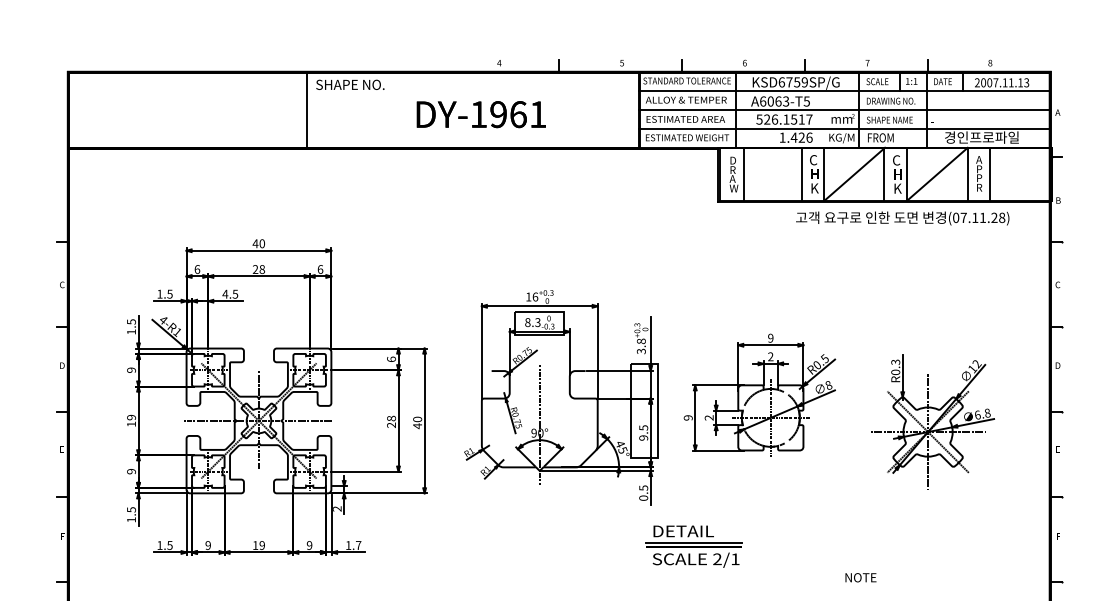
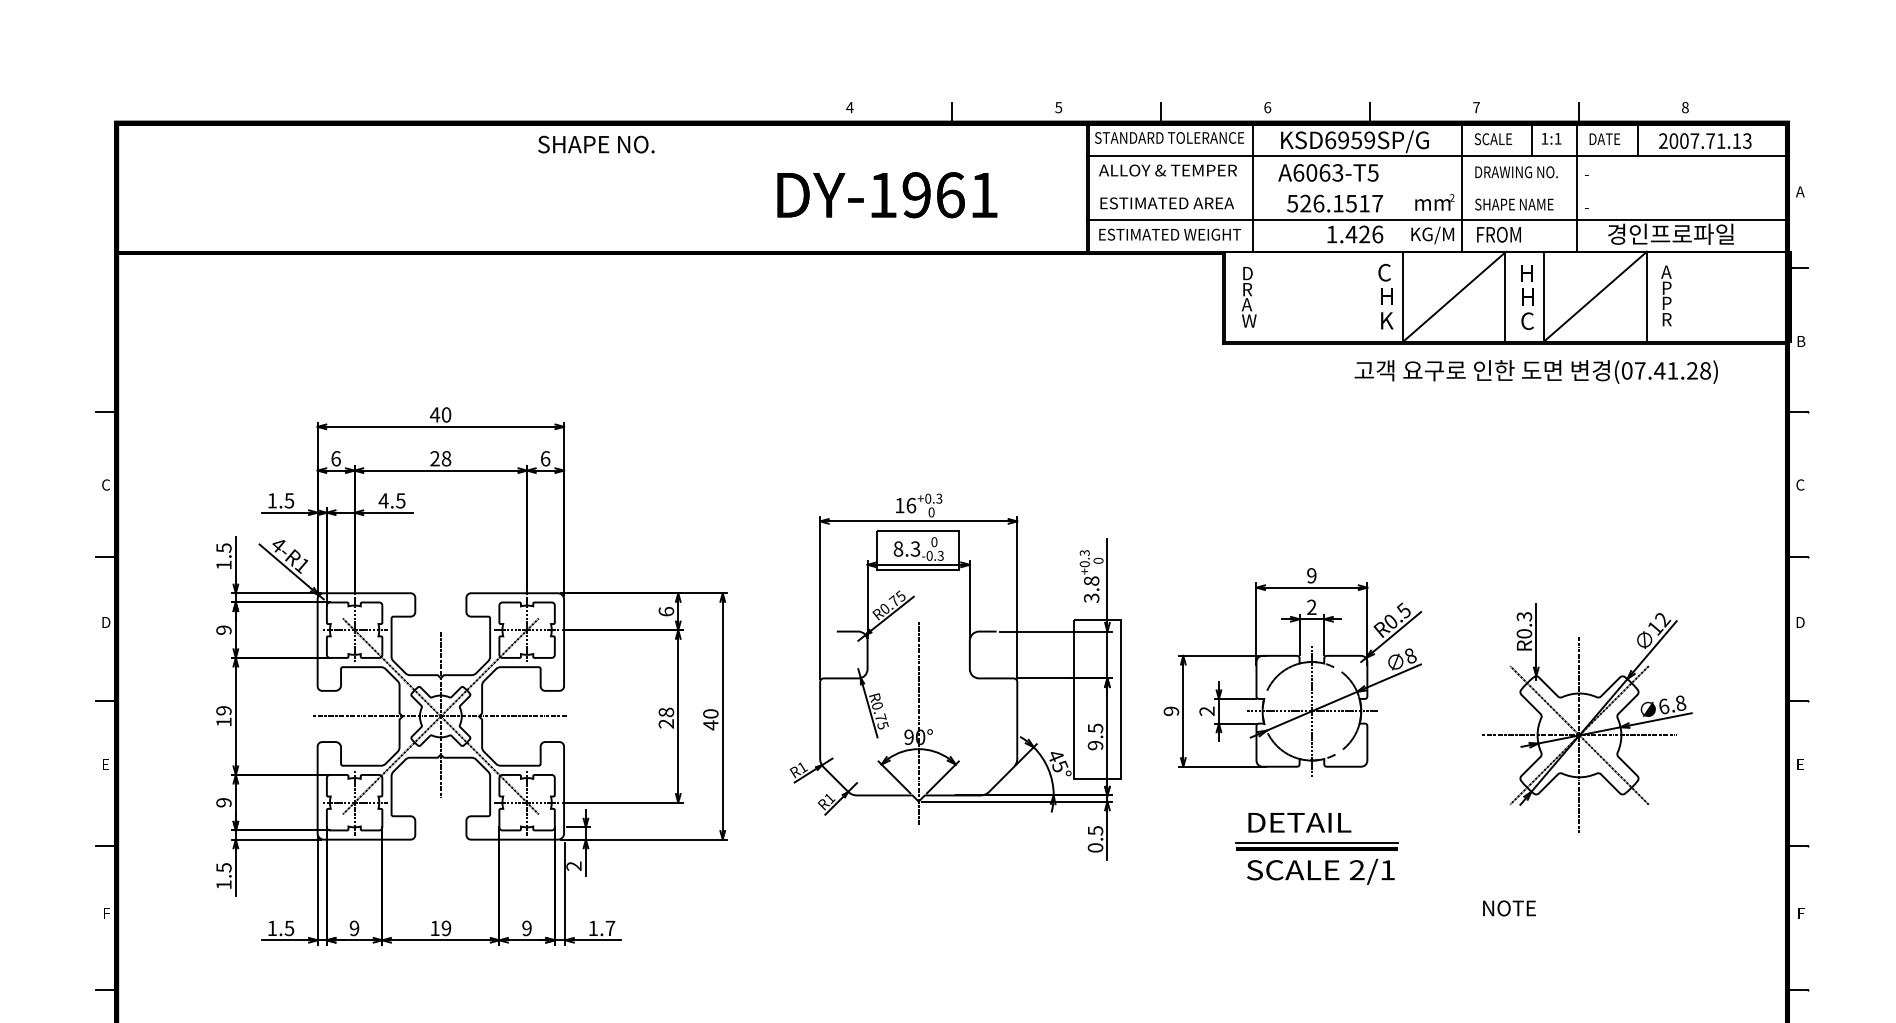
text: (789, 82) -> (1343, 140), KSD6759SP/G -> KSD6959SP/G
text: (1004, 82) -> (1709, 140), 2007.11.13 -> 2007.71.13
line: (306, 109) -> (521, 186), removed
line: (844, 110) -> (1437, 188), removed
text: (480, 114) -> (885, 194), moved
text: (896, 160) -> (1525, 273), C -> H
line: (743, 173) -> (1265, 295), removed
line: (801, 173) -> (1364, 295), removed
line: (989, 173) -> (1683, 295), removed
text: (897, 188) -> (1527, 320), K -> C
text: (974, 217) -> (1658, 370), (07.11.28) -> (07.41.28)
part: (693, 546) -> (1316, 848), moved
text: (860, 577) -> (1508, 907), moved

